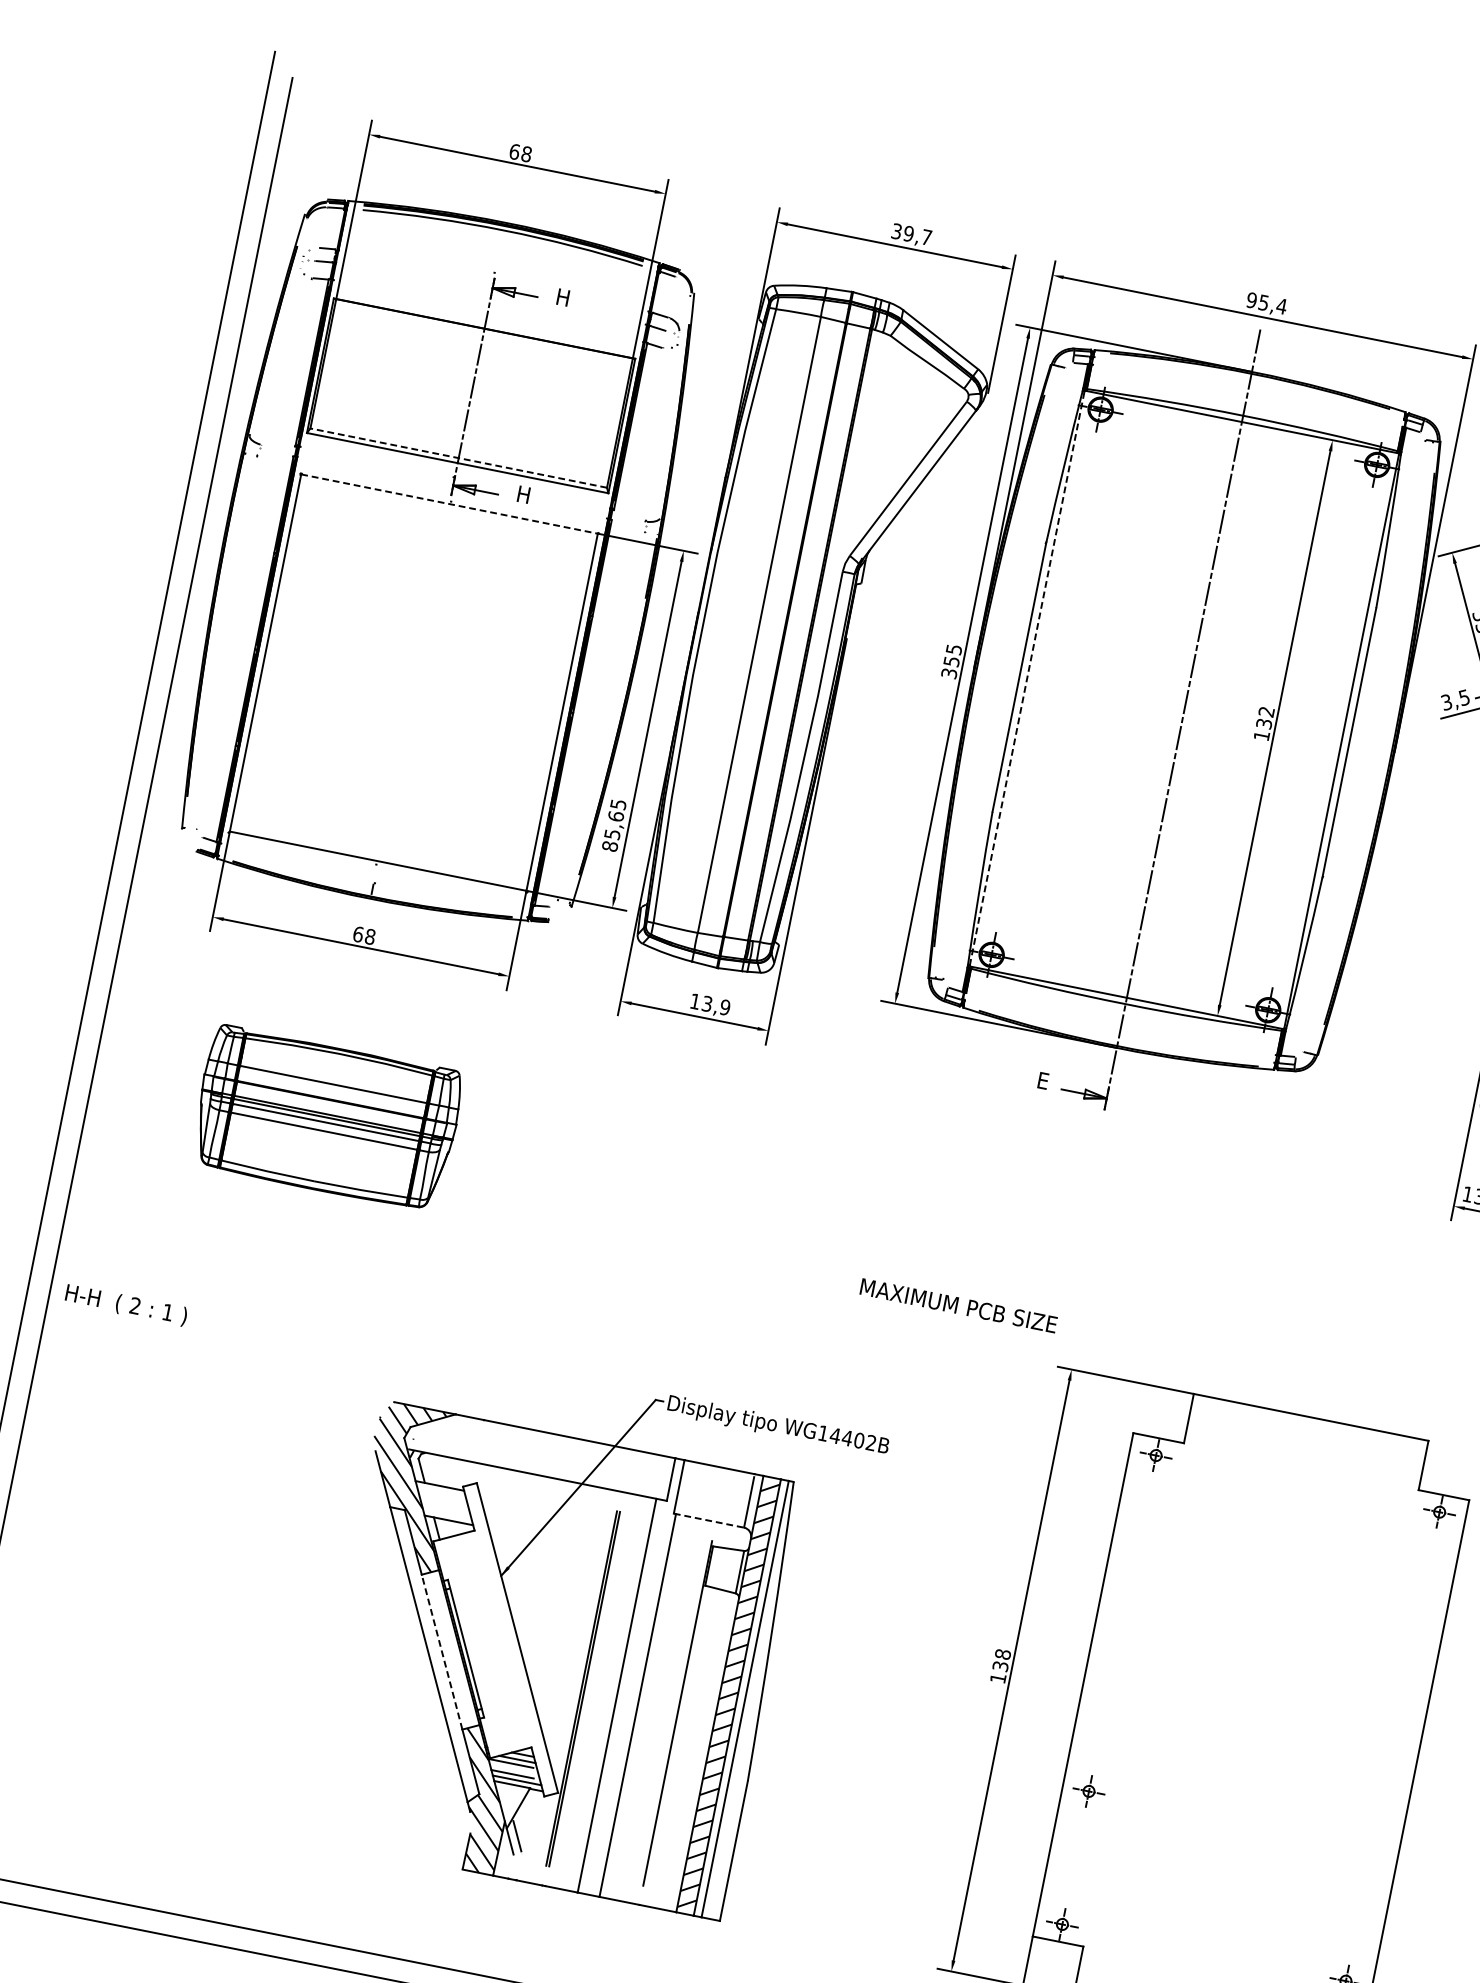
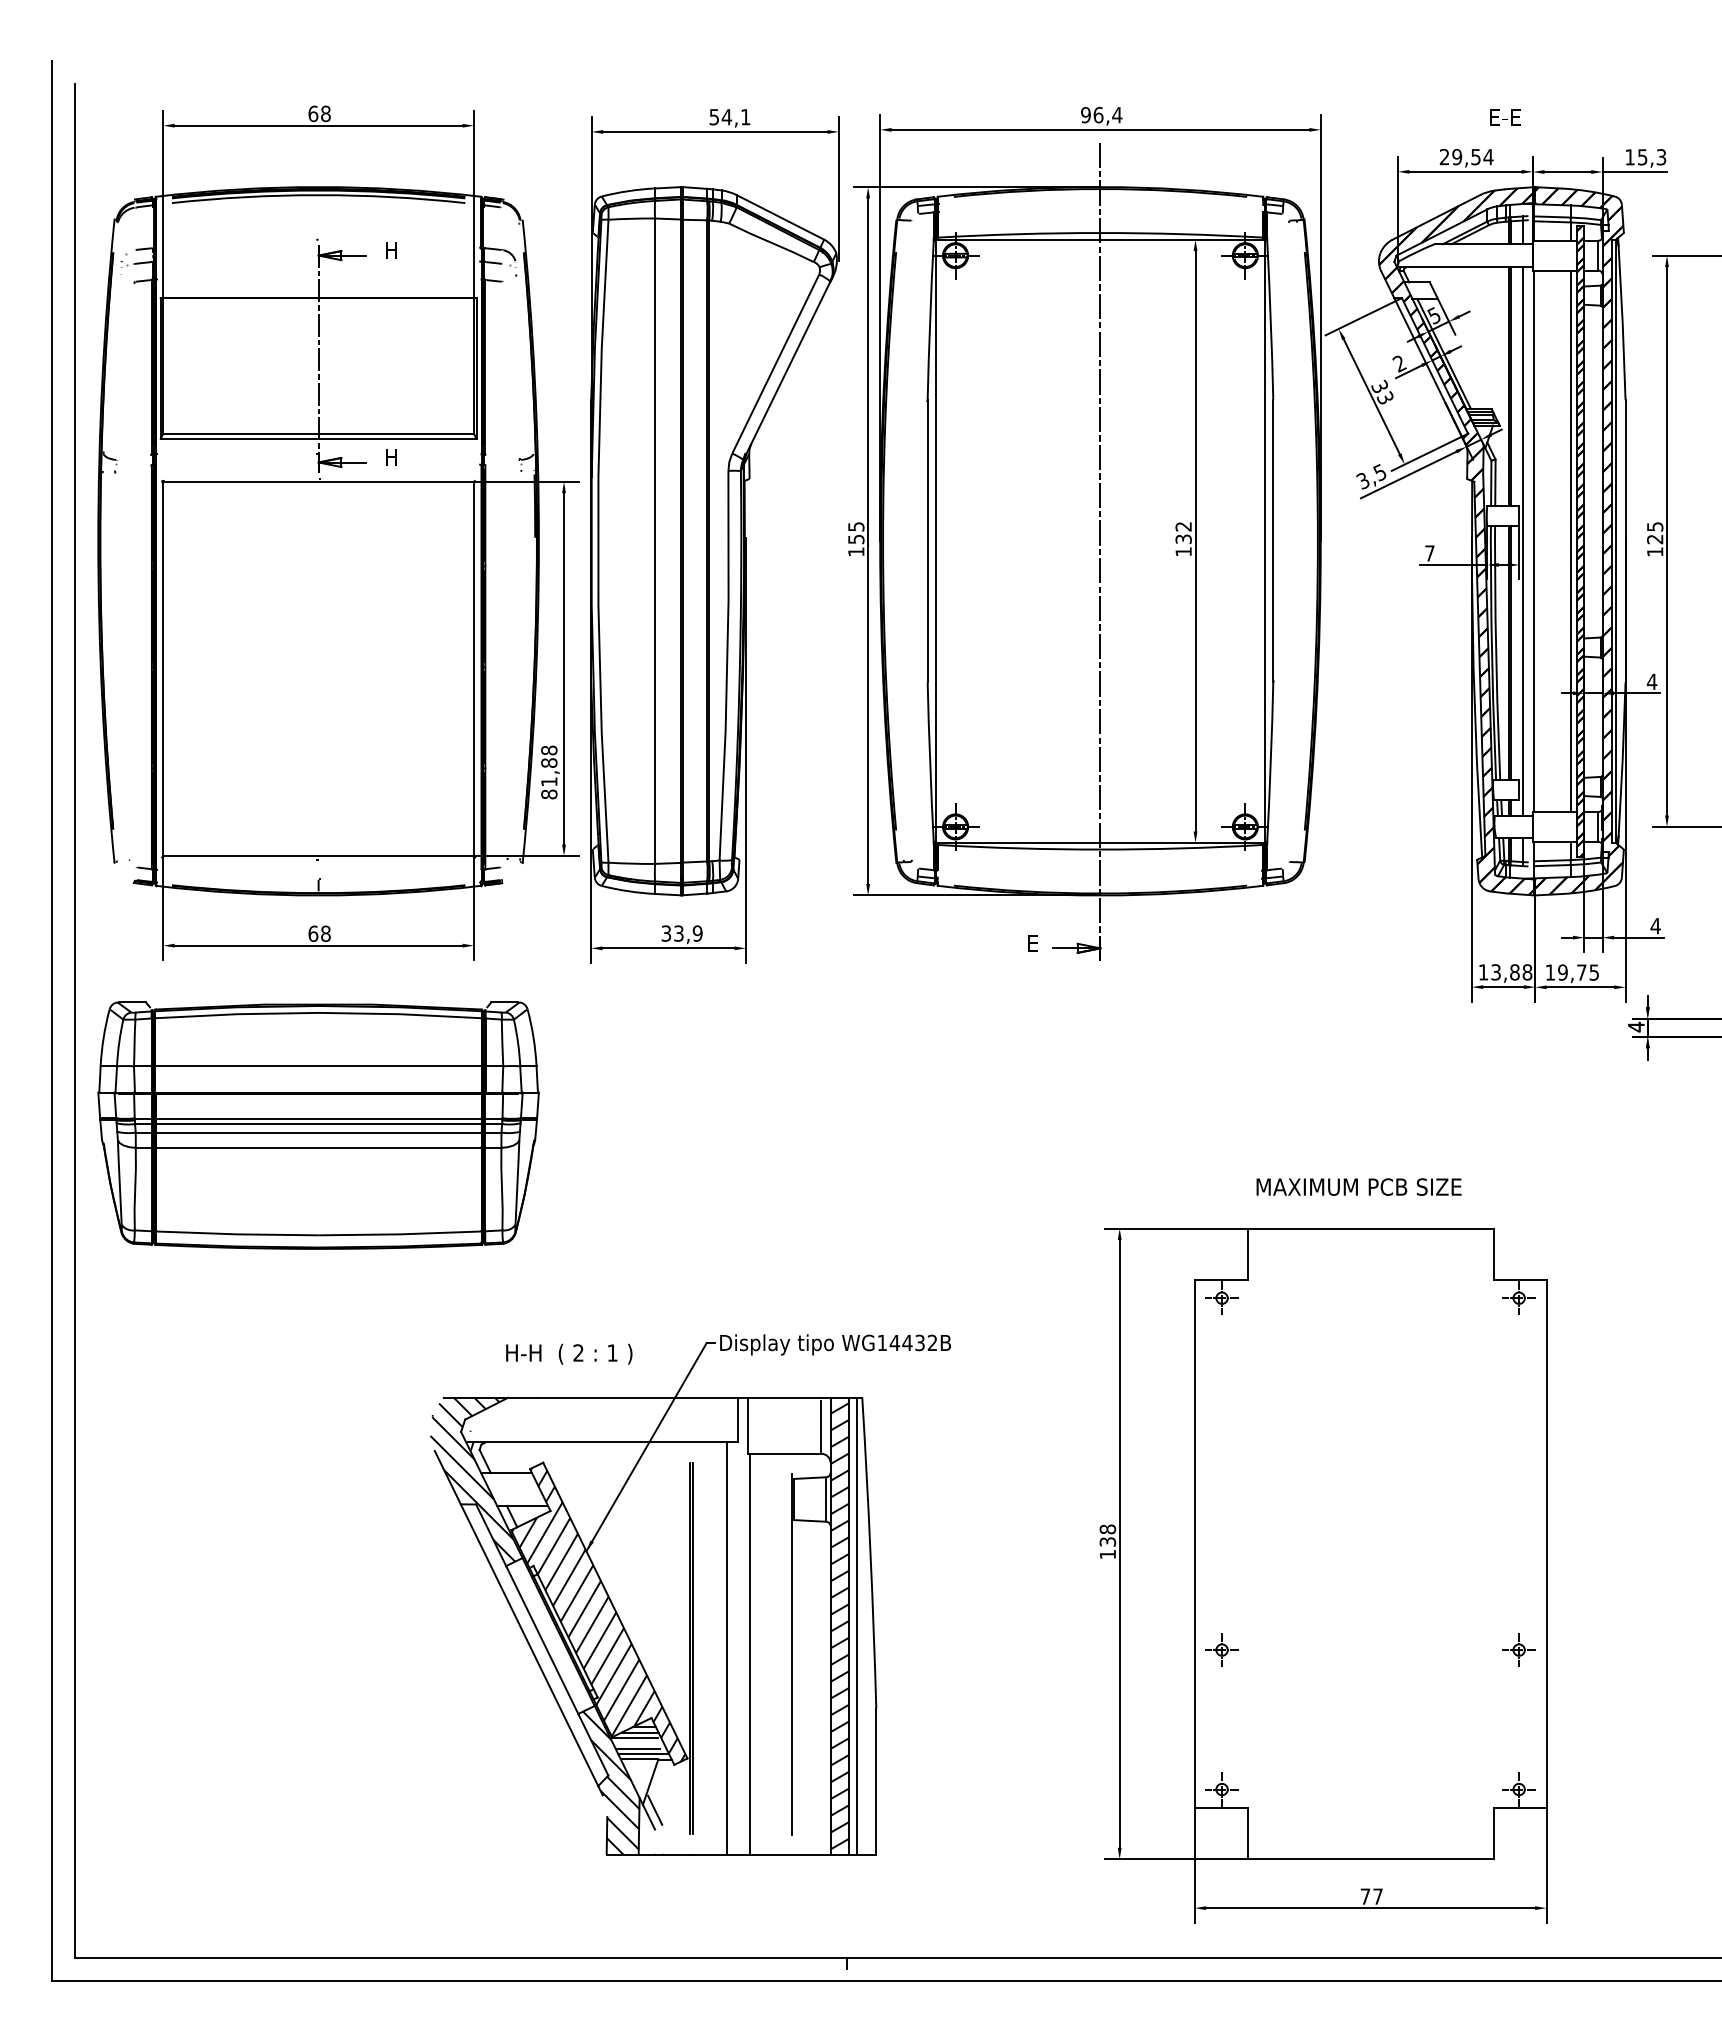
text: (912, 234) -> (730, 117), 39,7 -> 54,1
text: (1263, 302) -> (1098, 114), 95,4 -> 96,4
line: (458, 457) -> (318, 433), dashed -> solid
line: (450, 503) -> (319, 481), dashed -> solid
text: (949, 673) -> (856, 551), 355 -> 155
line: (1026, 678) -> (935, 541), dashed -> solid
text: (615, 818) -> (549, 765), 85,65 -> 81,88
text: (695, 1001) -> (666, 933), 13,9 -> 33,9
part: (326, 1118) -> (318, 1125), size x1.67
text: (126, 1304) -> (569, 1353), moved
text: (958, 1305) -> (1358, 1186), moved
text: (858, 1440) -> (919, 1342), WG14402B -> WG14432B
line: (708, 1520) -> (784, 1453), dashed -> solid
hatch: (500, 1638) -> (598, 1614), added
line: (442, 1651) -> (542, 1639), dashed -> solid
part: (1372, 1847) -> (1518, 1649), added

